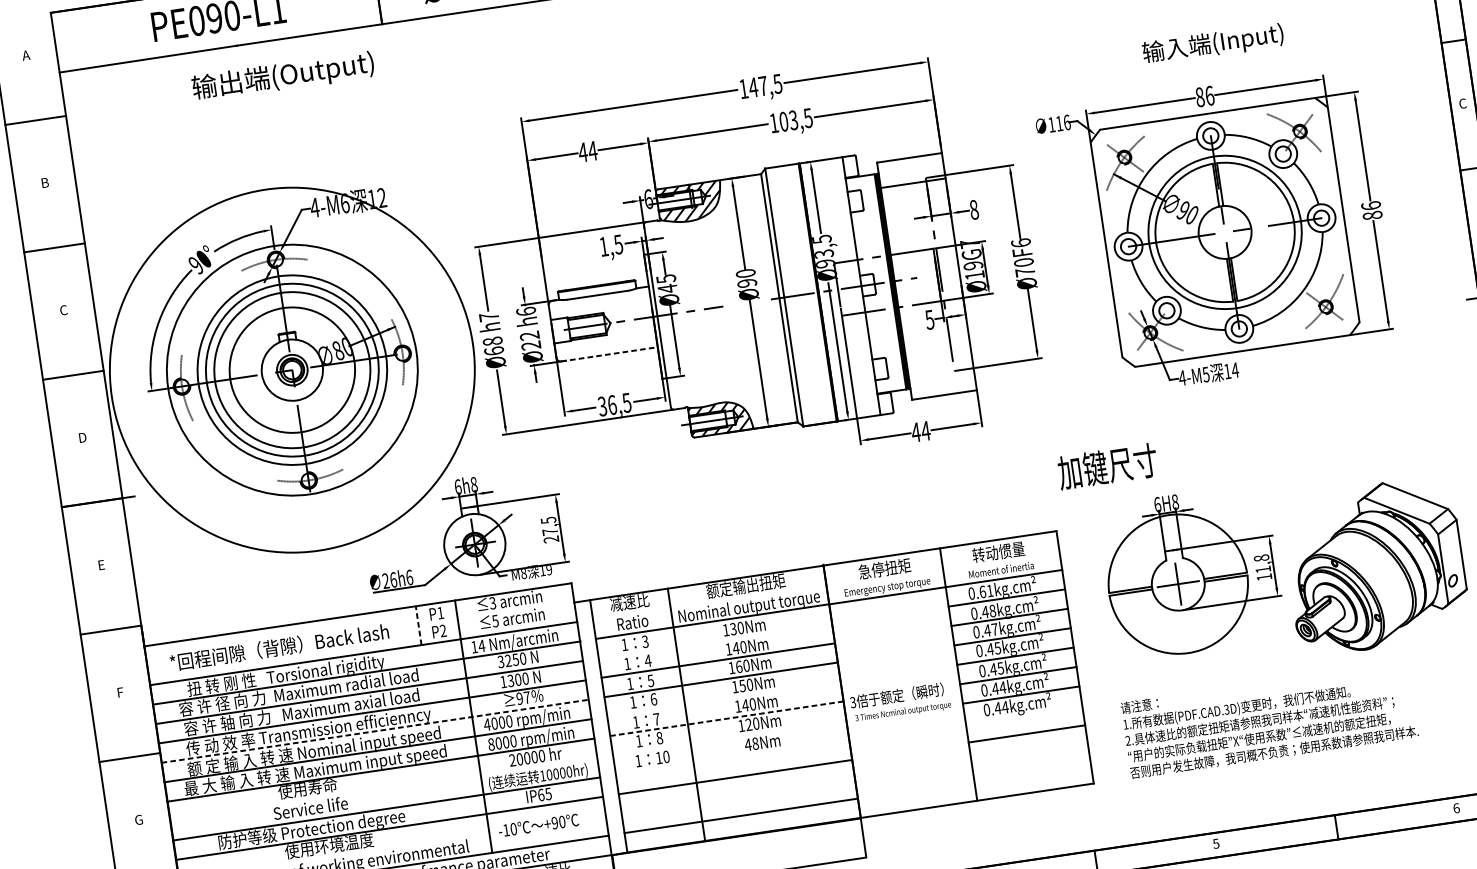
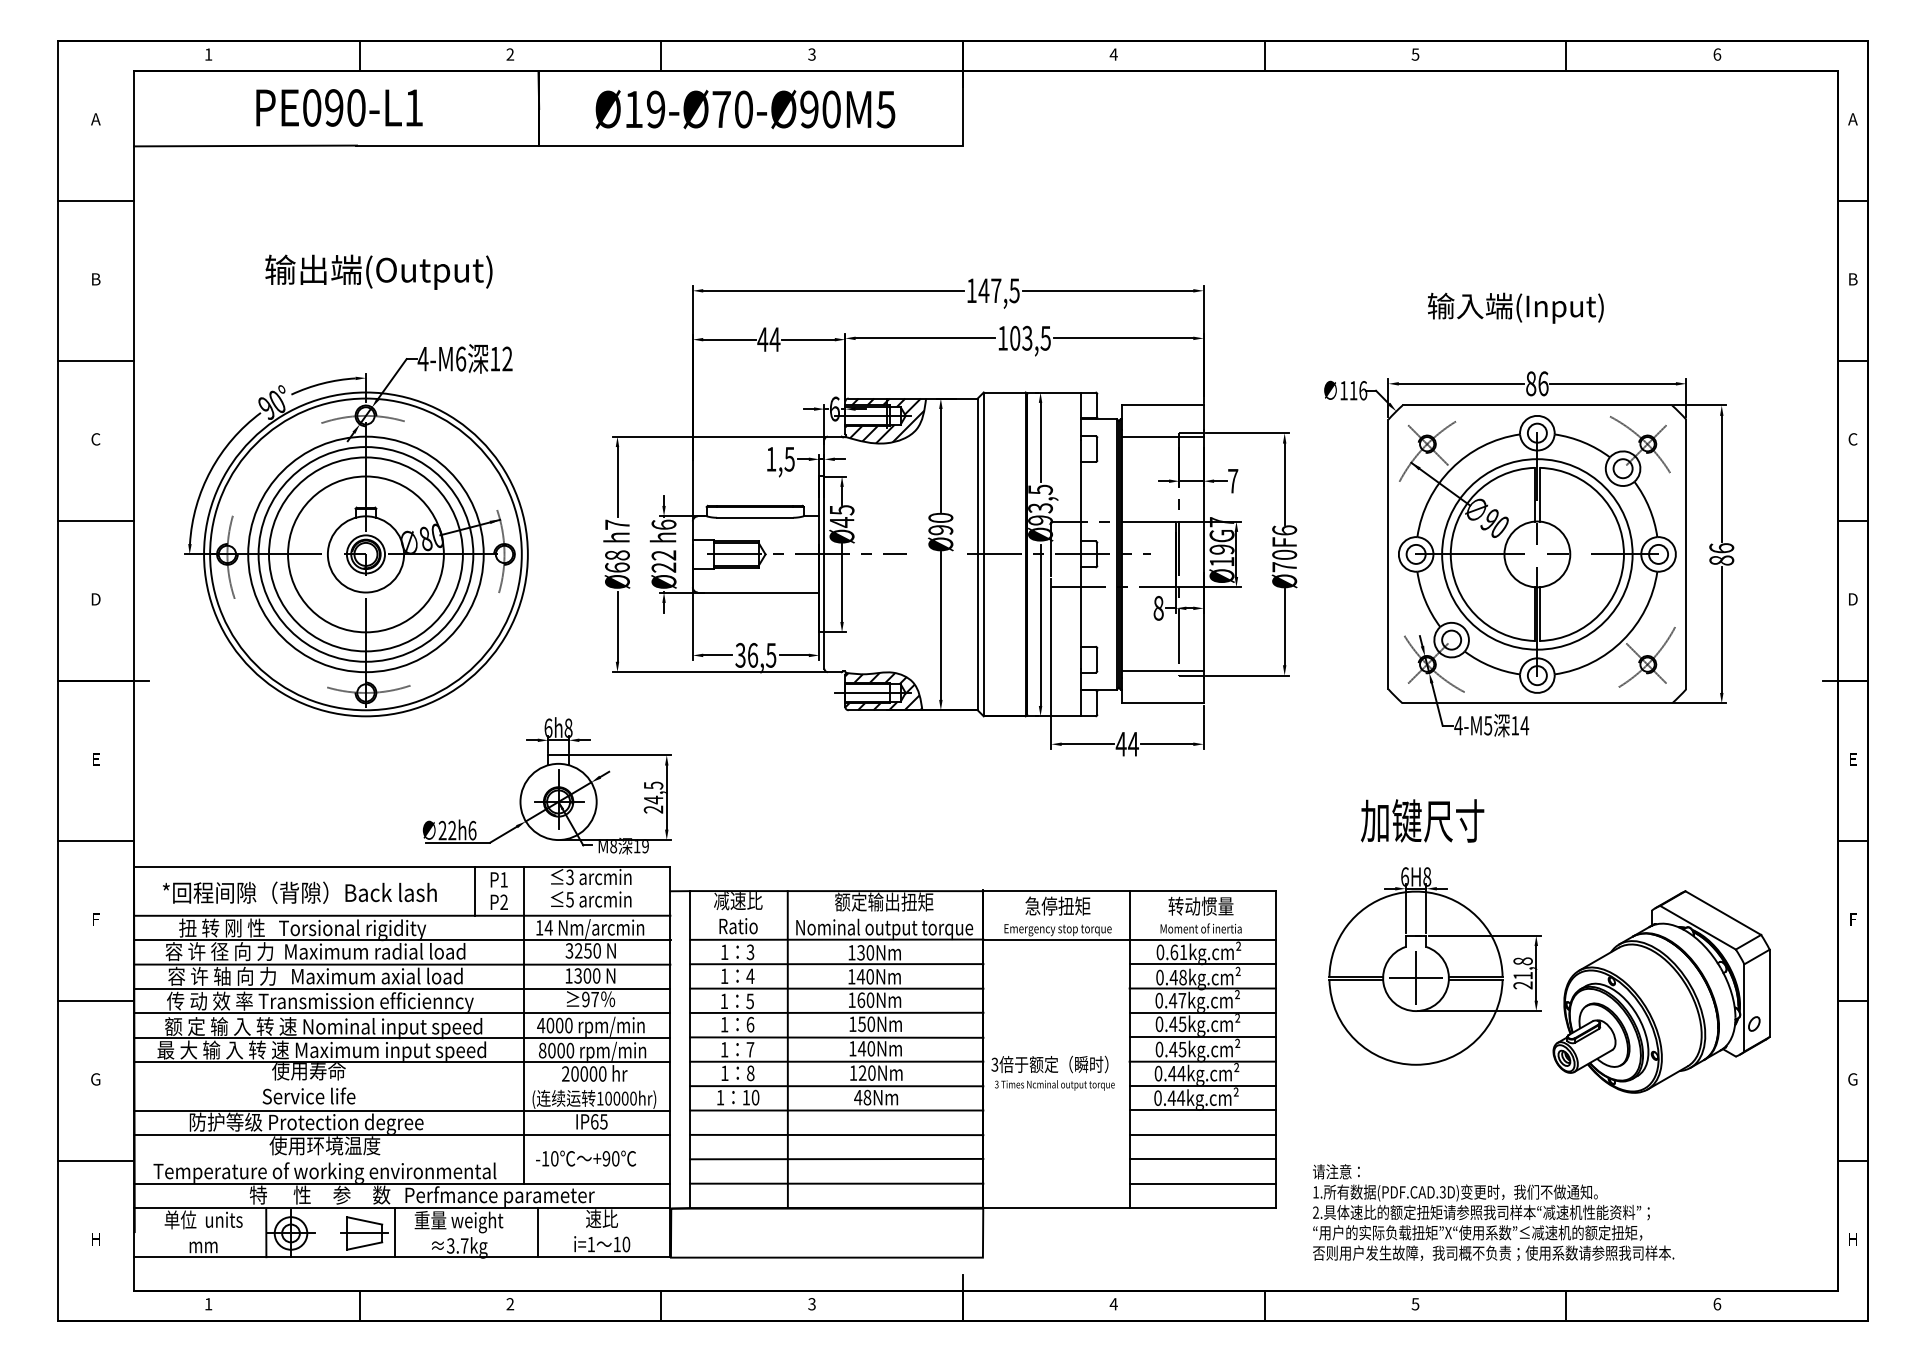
text: (1212, 43) -> (1515, 307), moved
text: (282, 76) -> (378, 271), moved
text: (974, 209) -> (1233, 480), 8 -> 7
text: (929, 319) -> (1158, 607), 5 -> 8
line: (609, 354) -> (758, 592), dashed -> solid
line: (940, 369) -> (1162, 671), added
circle: (291, 370) -> (365, 554), size x0.71
text: (1107, 466) -> (1422, 820), moved
text: (550, 531) -> (653, 799), 27,5 -> 24,5
text: (1263, 577) -> (1522, 985), 11,8 -> 21,8
text: (393, 579) -> (452, 830), 26 -> 22
line: (418, 625) -> (474, 890), dashed -> solid
line: (715, 641) -> (836, 964), added
line: (723, 699) -> (836, 1037), added
line: (1023, 714) -> (1202, 1110), added
line: (726, 718) -> (836, 1061), dashed -> solid
text: (1269, 719) -> (1493, 1212), moved
line: (375, 731) -> (402, 1013), dashed -> solid
line: (729, 738) -> (836, 1086), added
line: (1029, 753) -> (1202, 1159), added
line: (732, 757) -> (836, 1110), added
line: (1032, 772) -> (1202, 1183), added
line: (738, 795) -> (836, 1158), added

